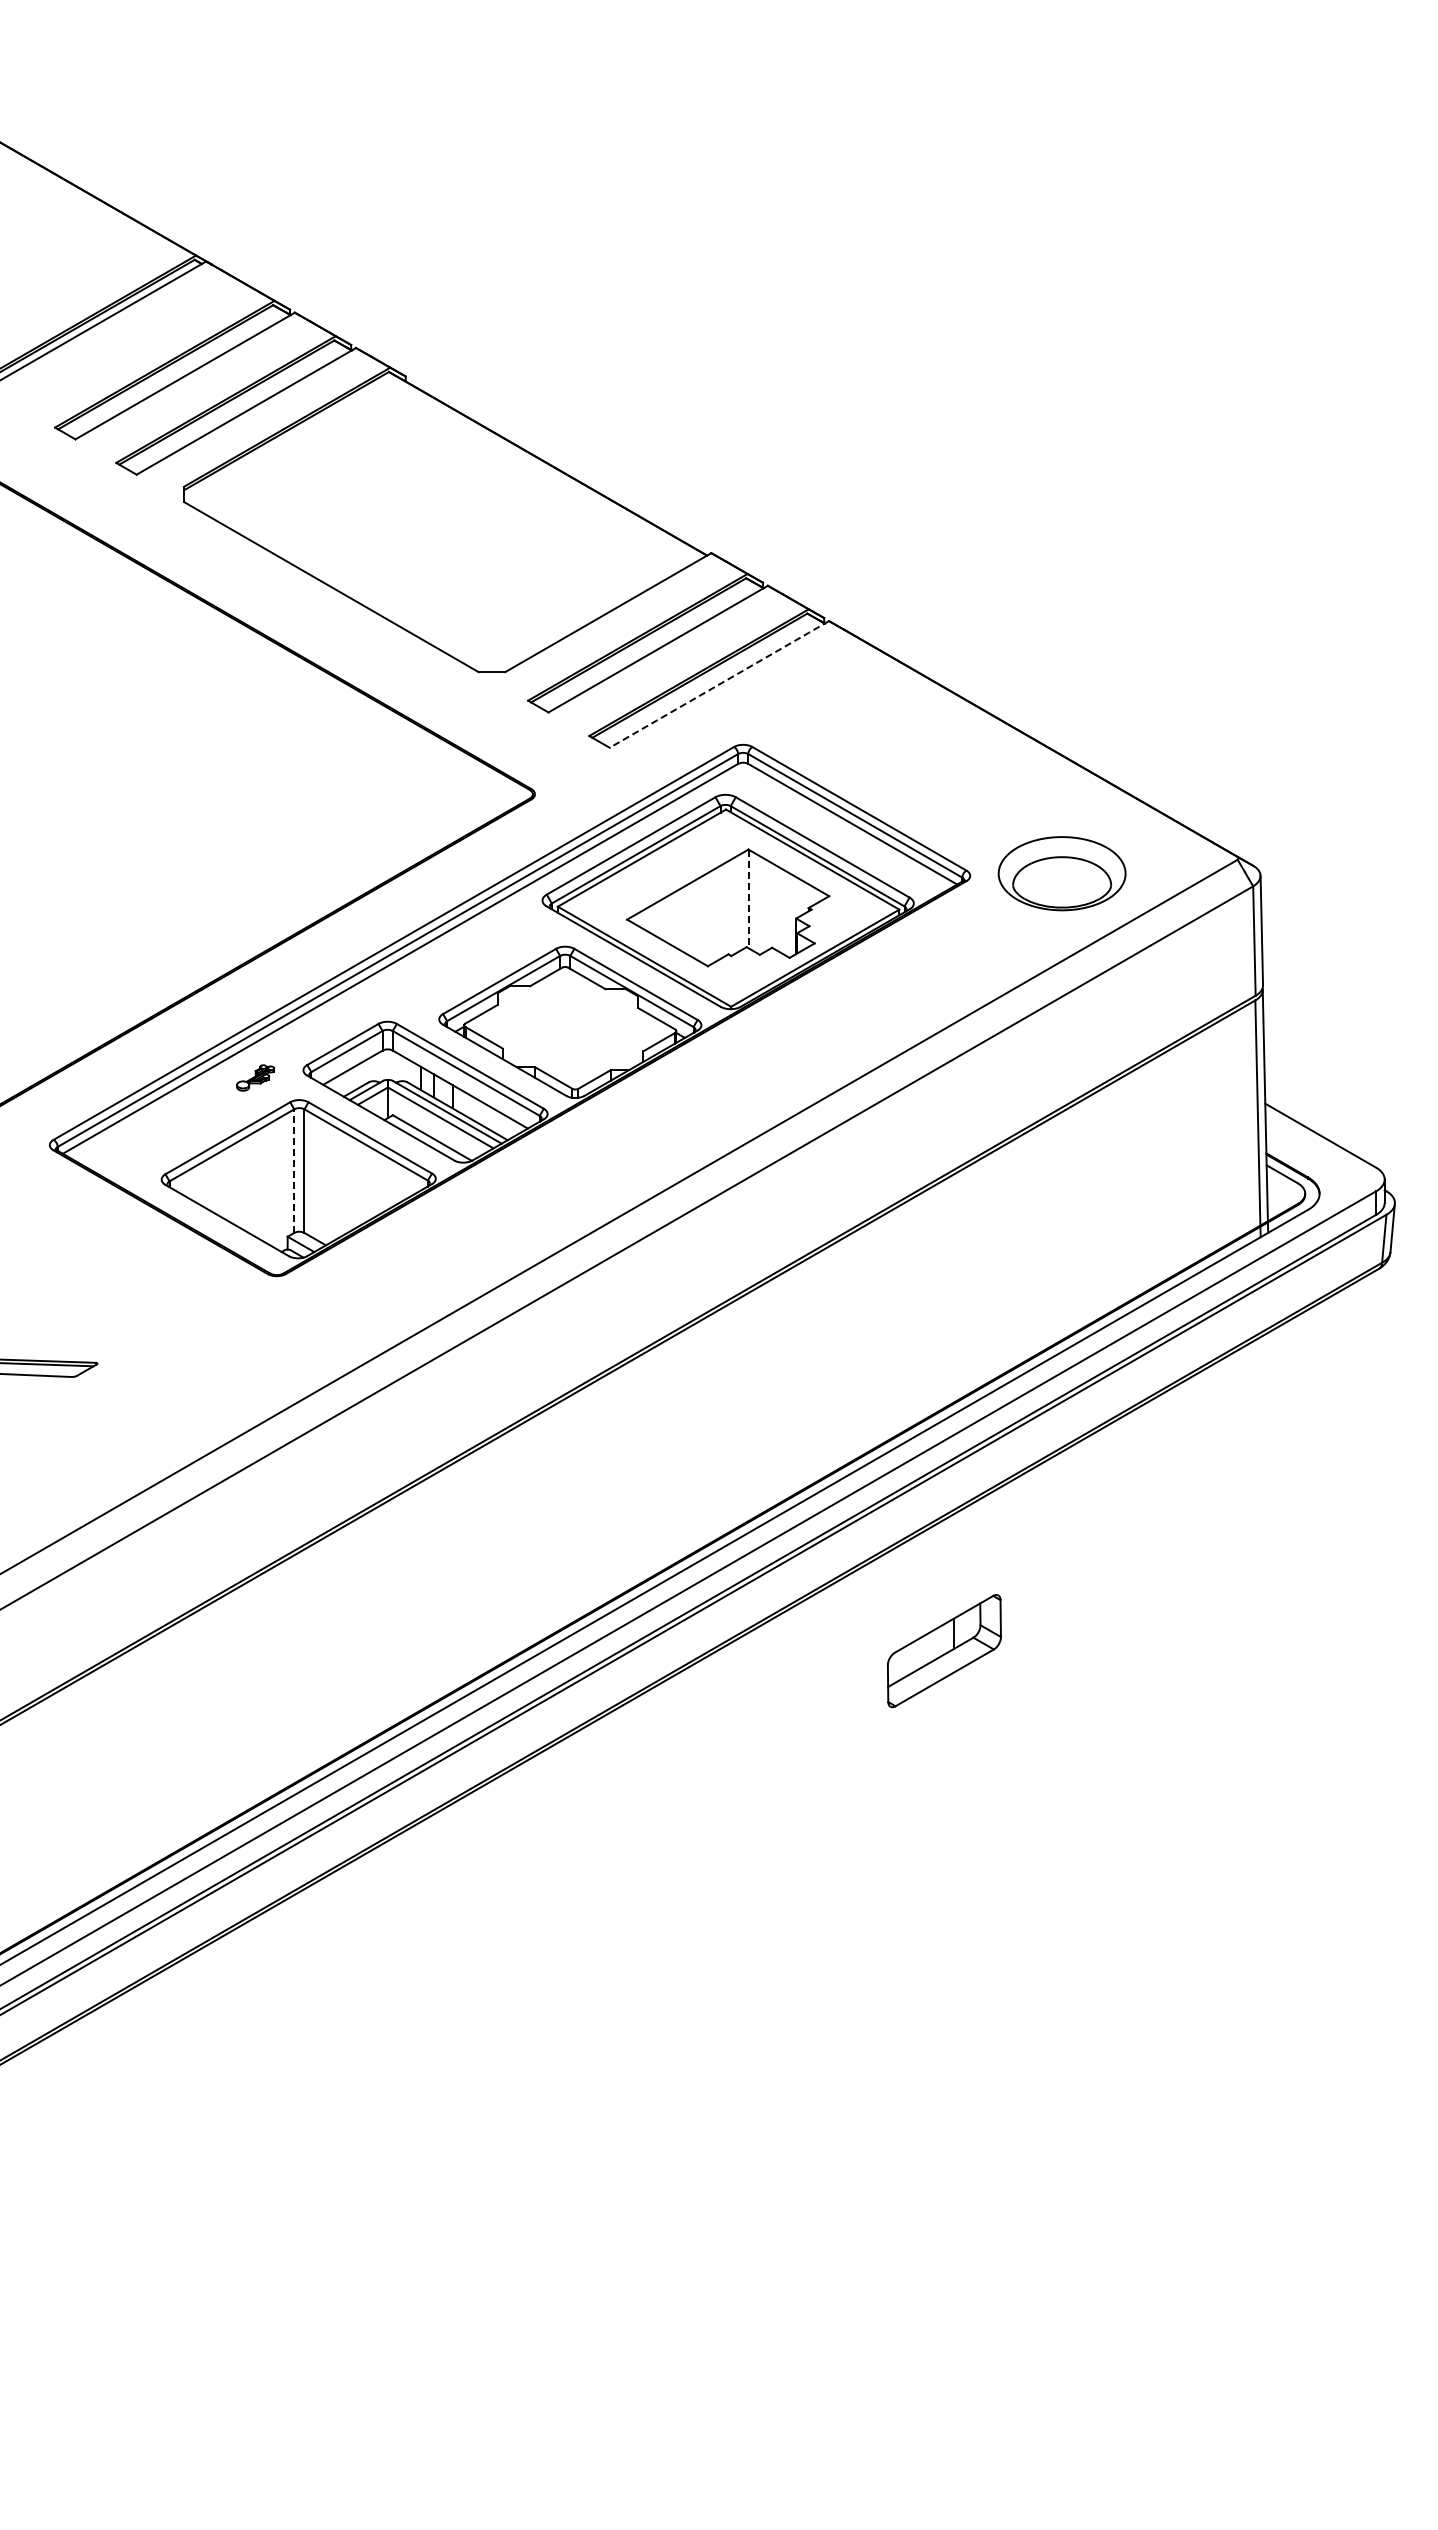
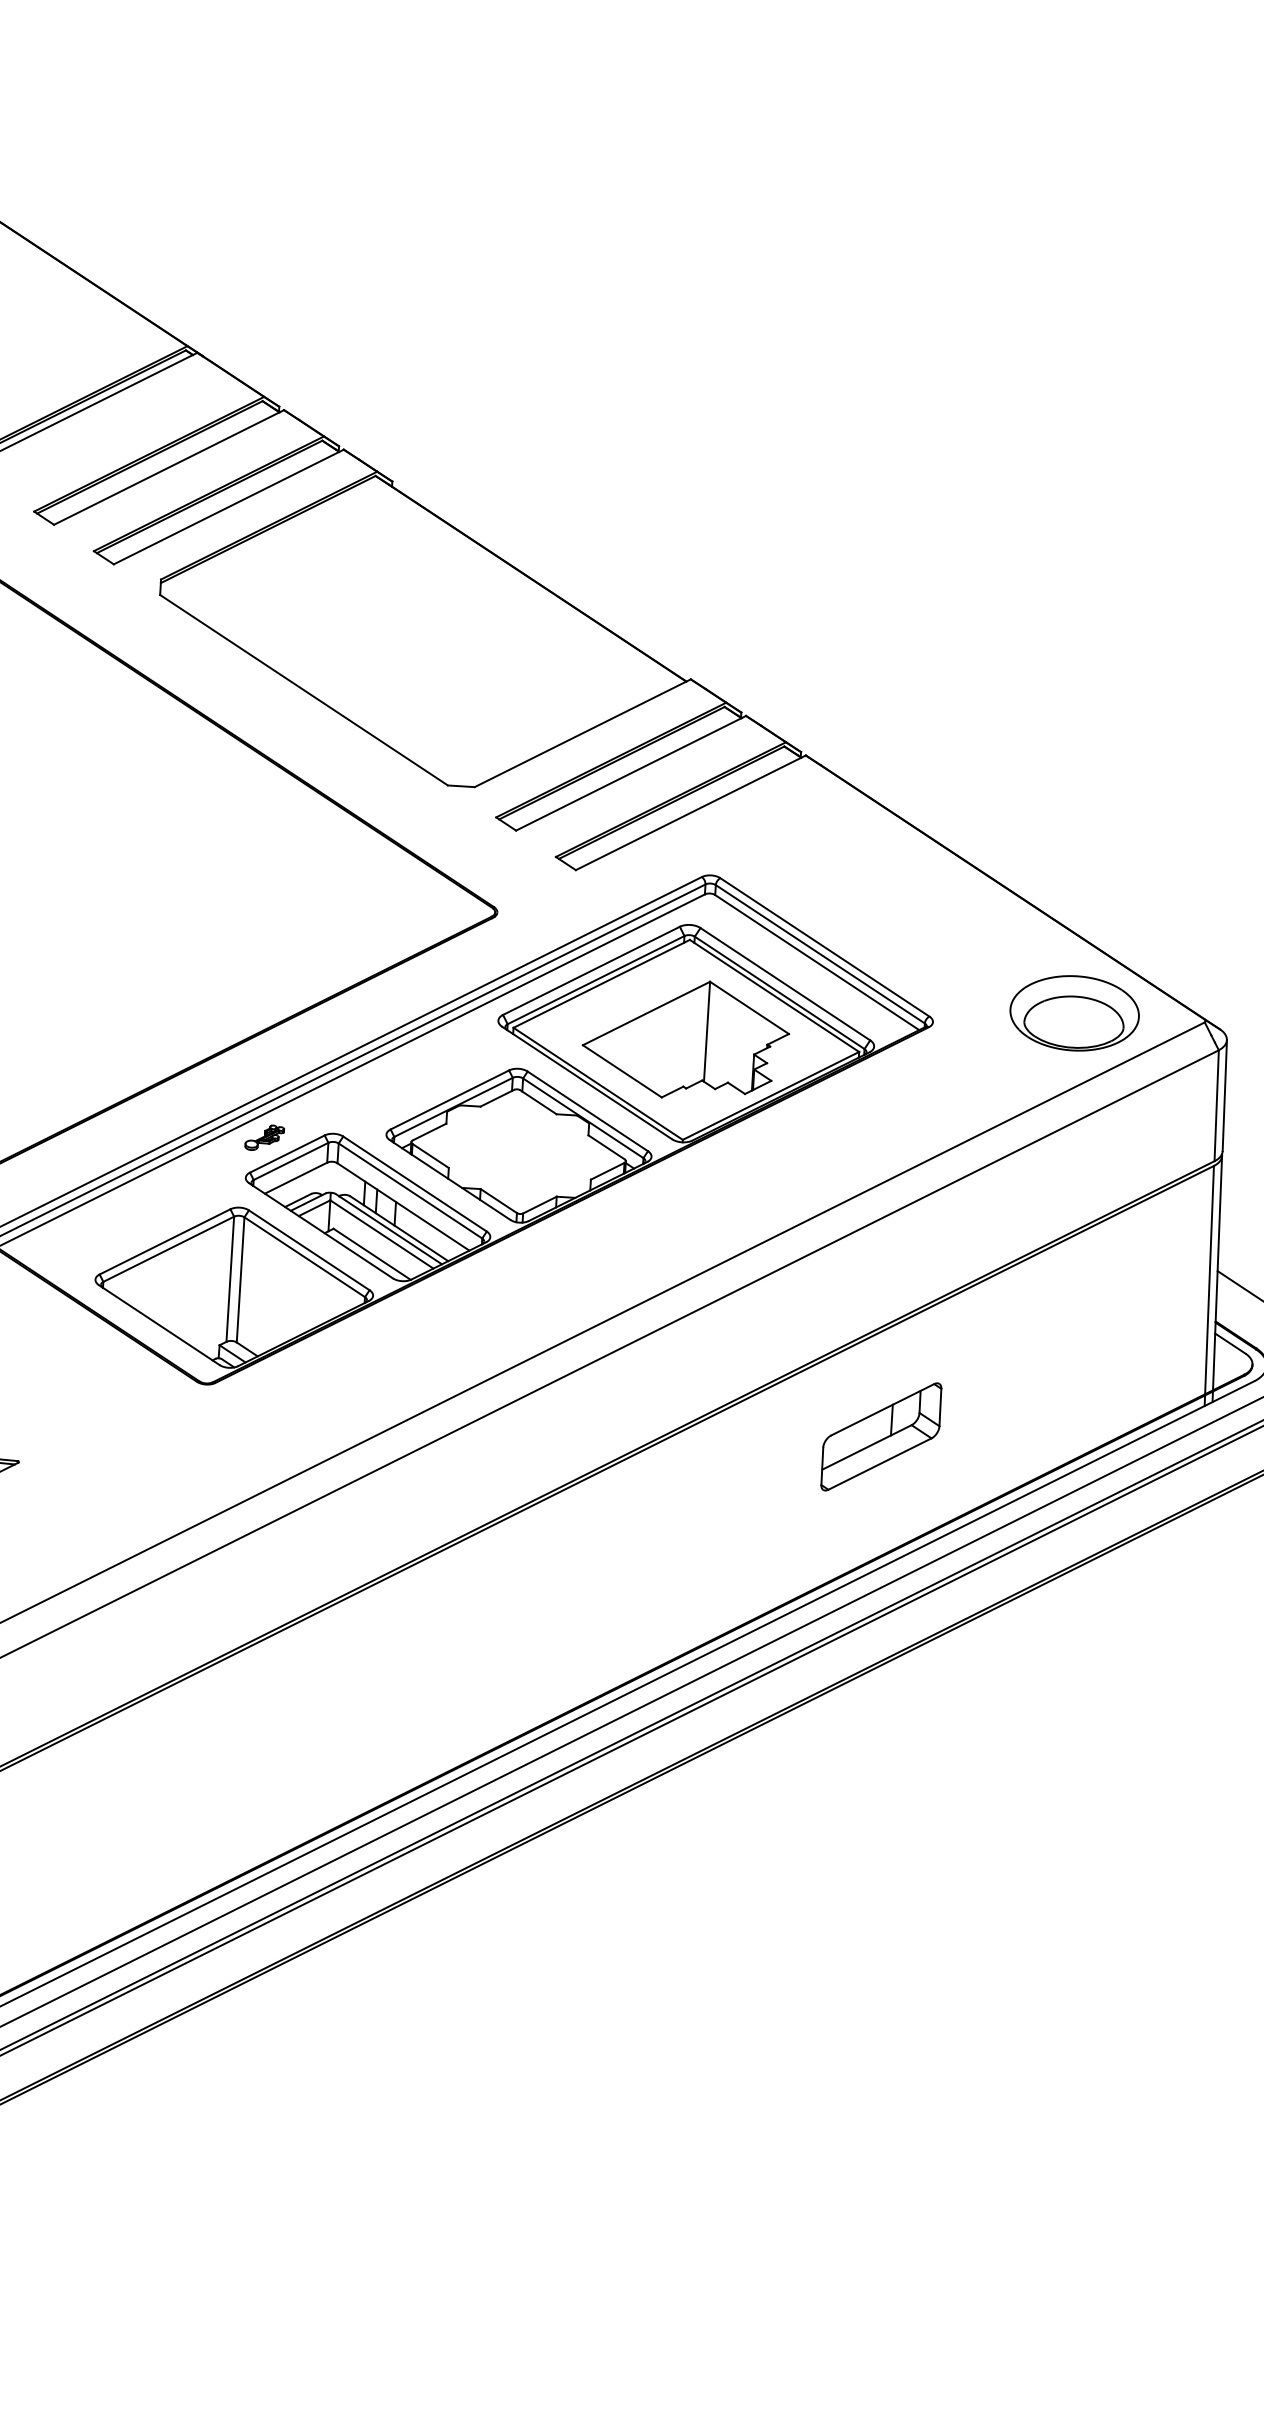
line: (719, 684) -> (690, 812), dashed -> solid
part: (1061, 873) -> (1074, 1013), moved
line: (748, 899) -> (707, 1032), dashed -> solid
part: (255, 1077) -> (264, 1137), moved
line: (294, 1171) -> (230, 1279), dashed -> solid
part: (944, 1651) -> (881, 1437), moved

